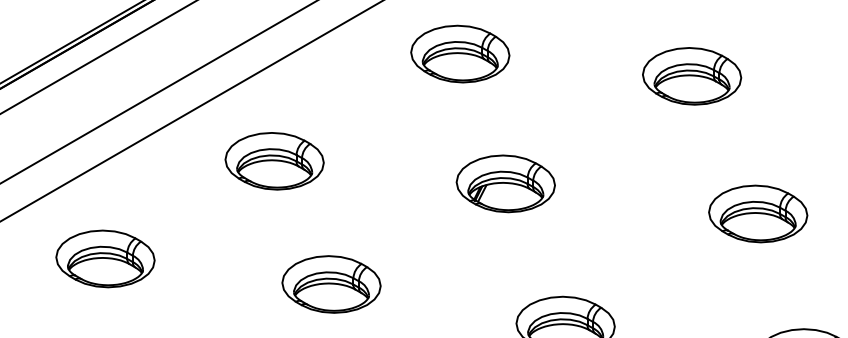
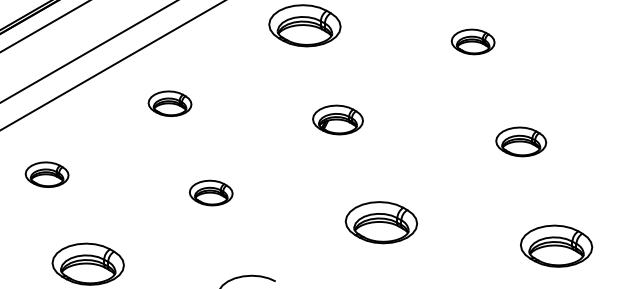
part: (690, 75) -> (472, 41), size x0.6
part: (273, 161) -> (169, 103), size x0.6
part: (505, 183) -> (337, 119), size x0.7
part: (757, 213) -> (520, 141), size x0.7
part: (104, 258) -> (46, 174), size x0.6
part: (330, 283) -> (210, 192), size x0.6

